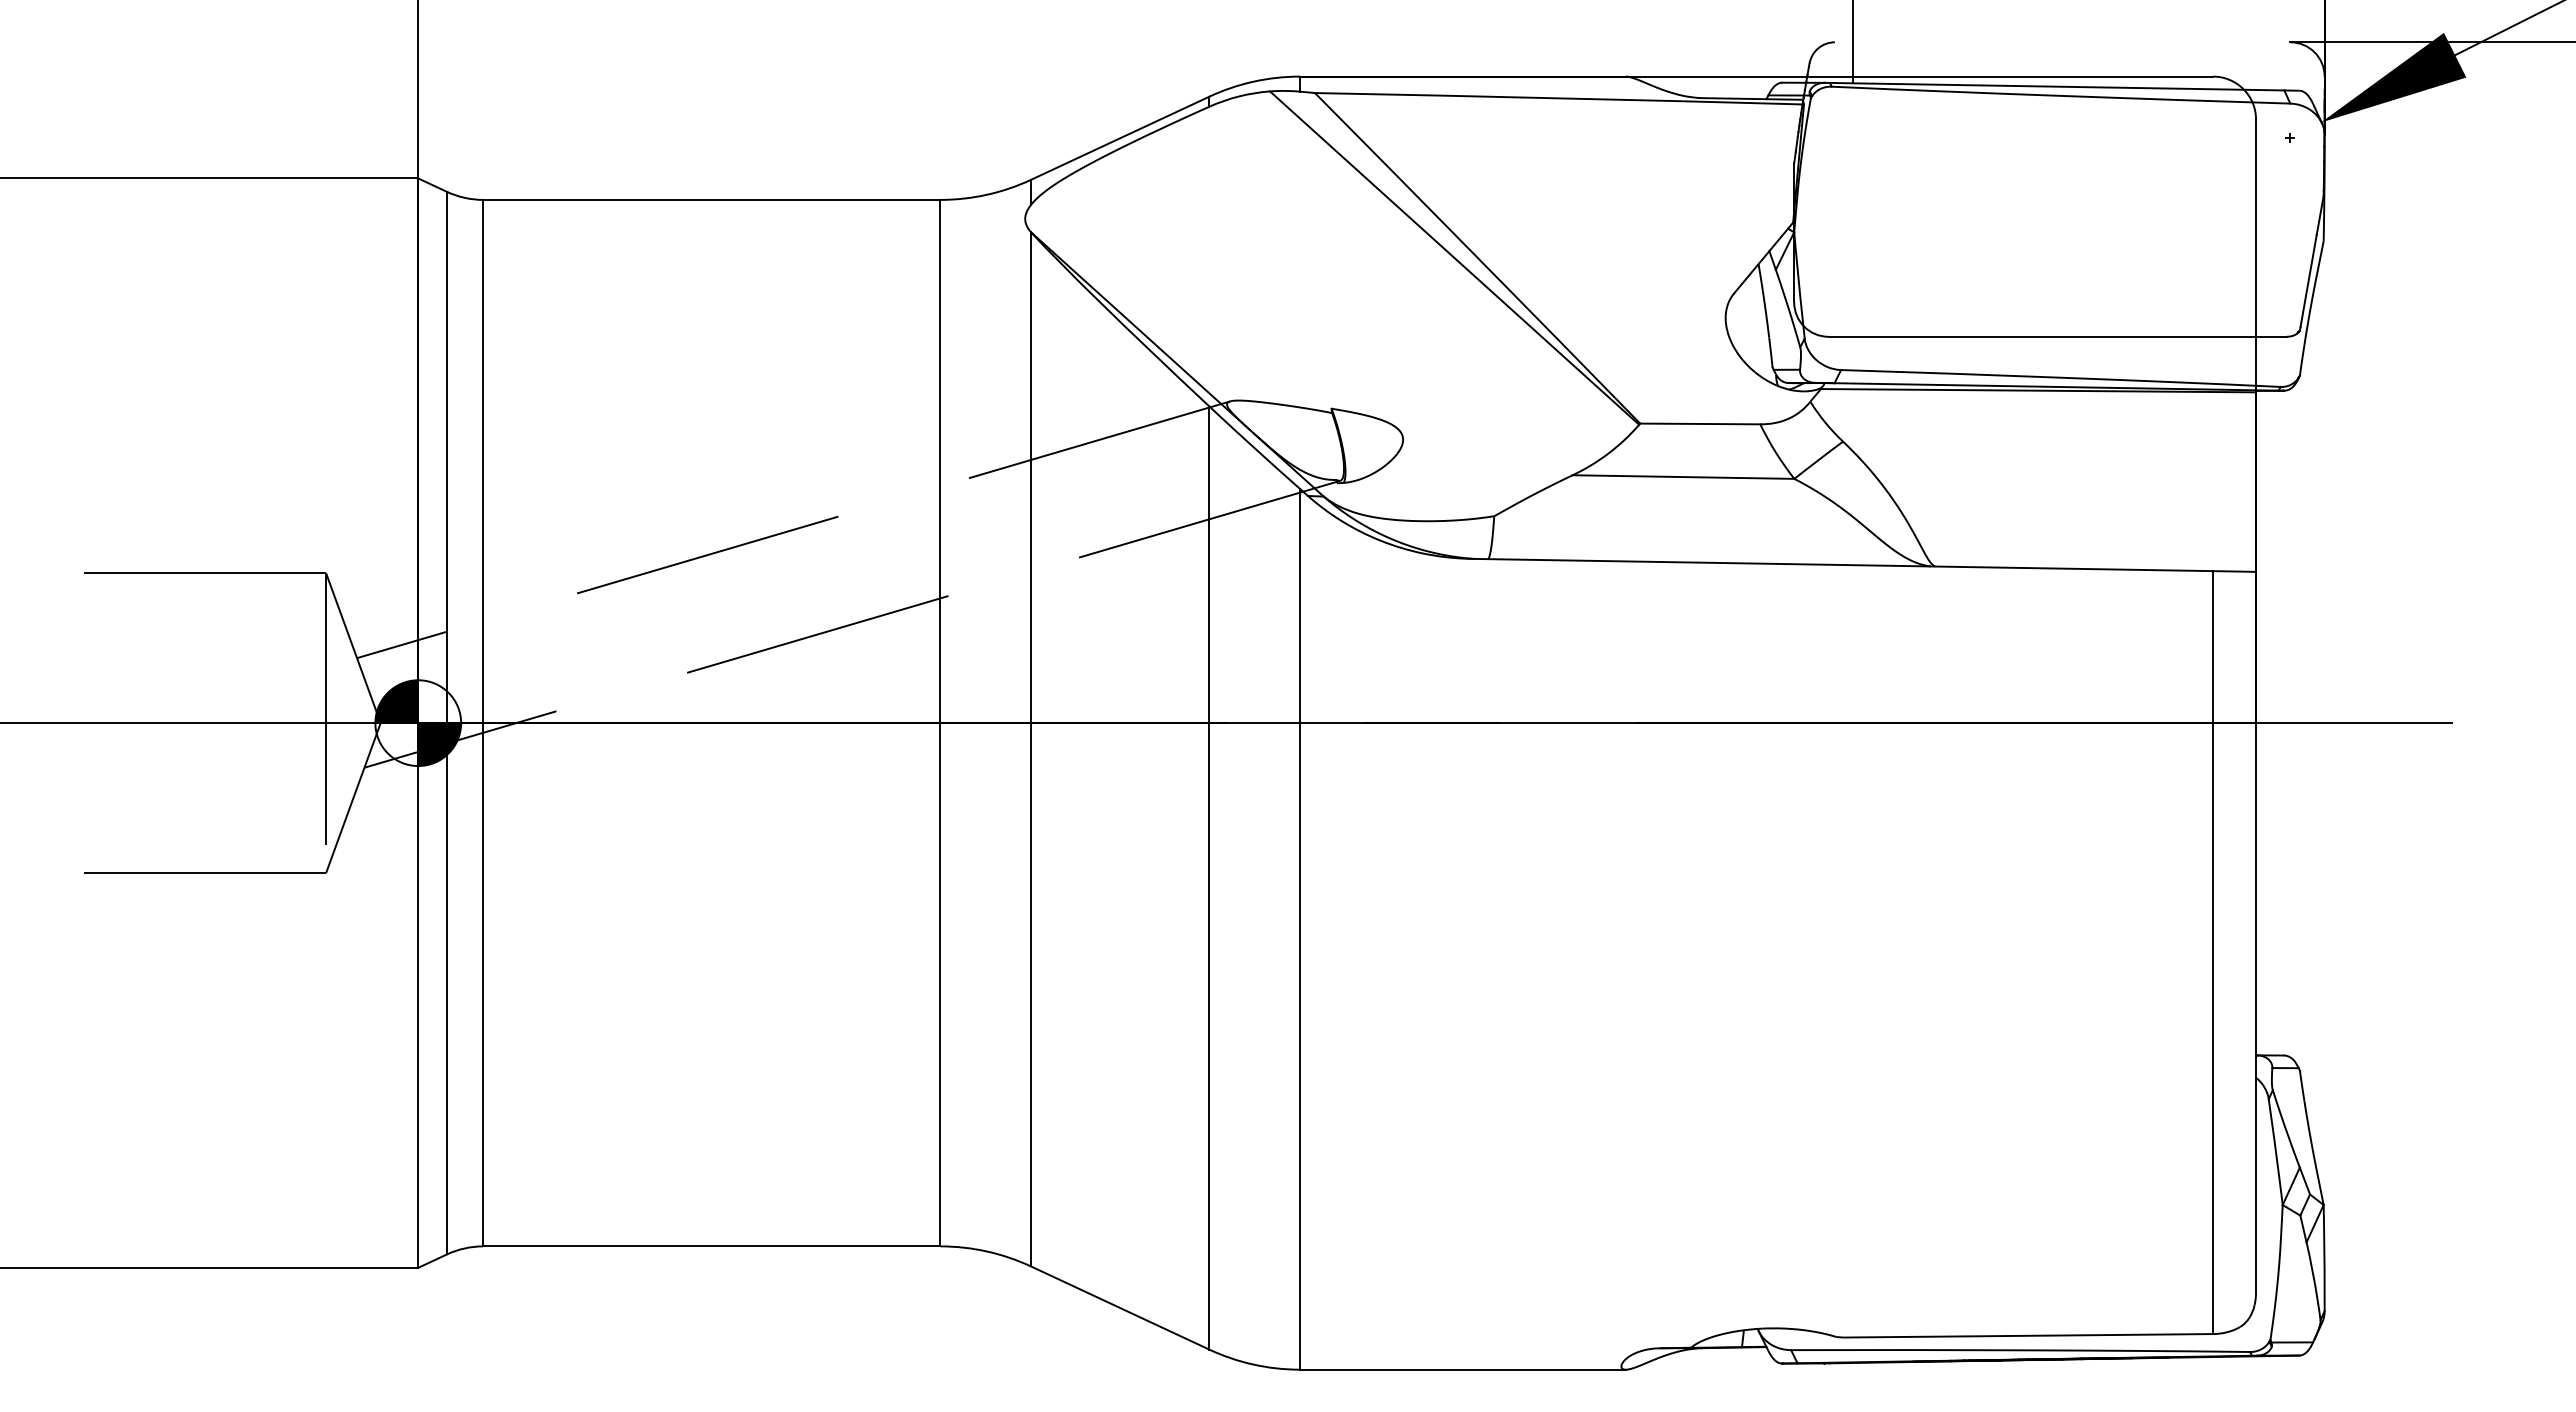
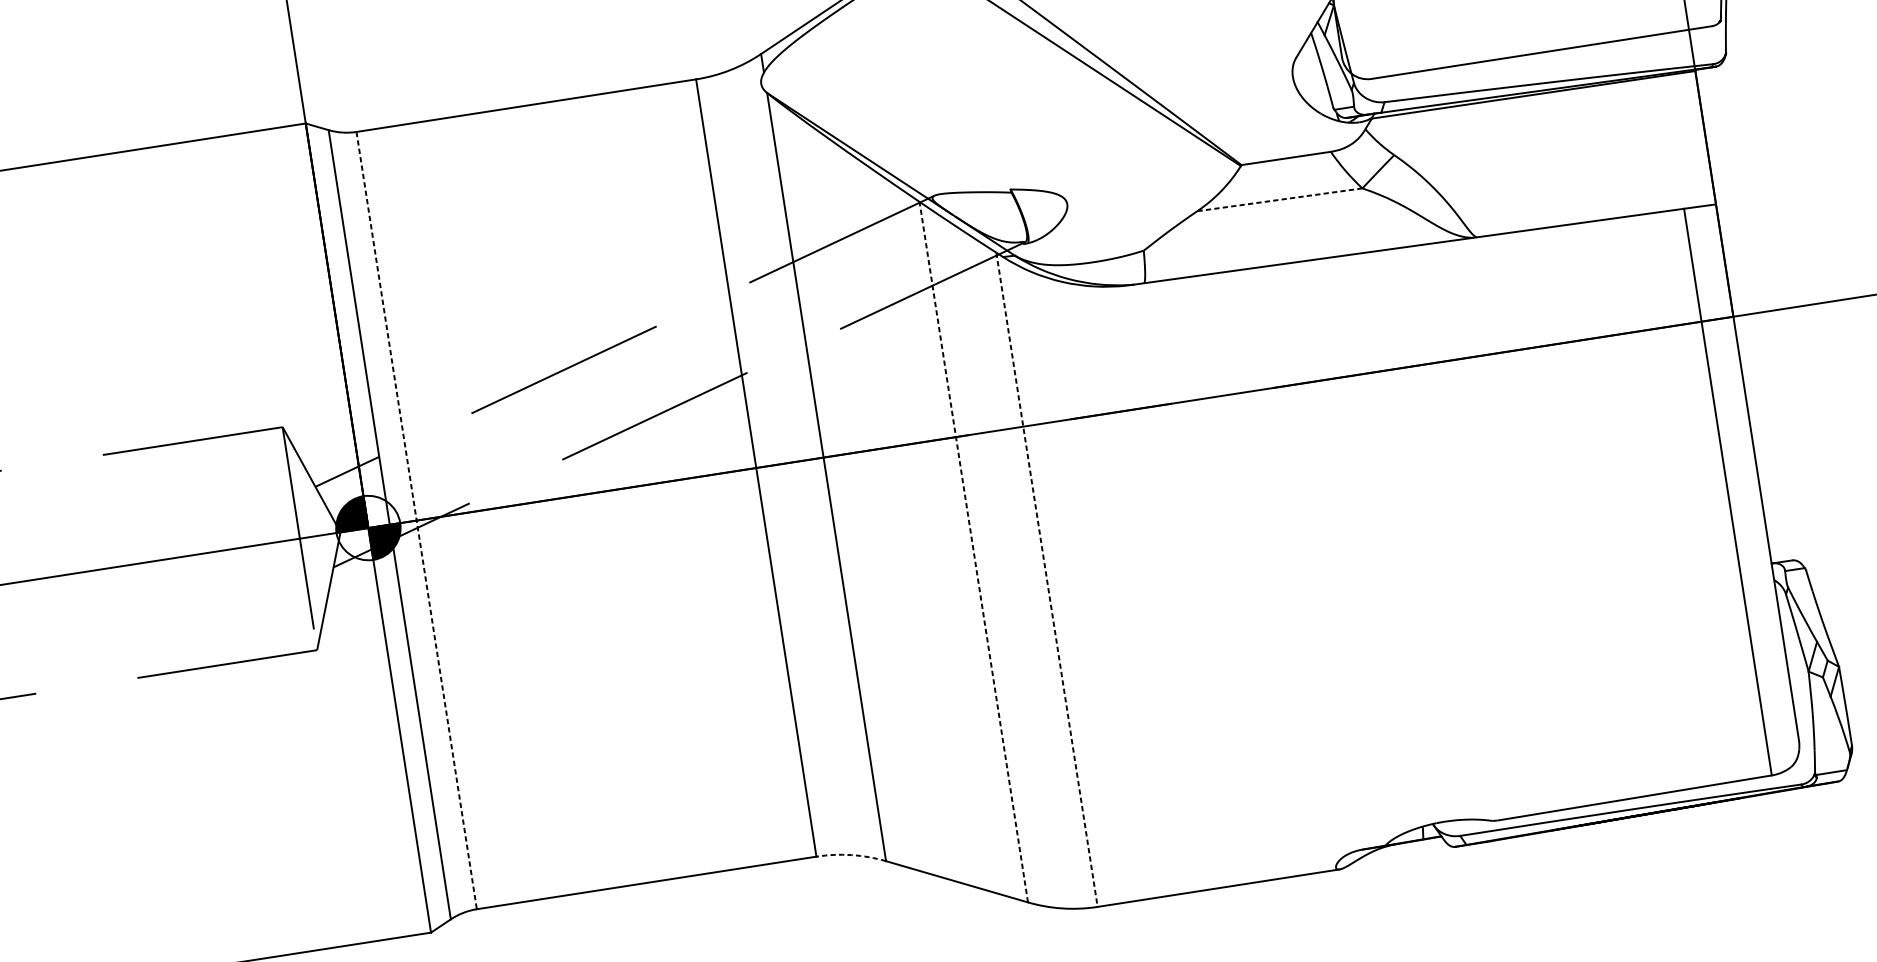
line: (1683, 477) -> (1279, 200), solid -> dashed
line: (483, 723) -> (416, 520), solid -> dashed
line: (1209, 878) -> (973, 552), solid -> dashed
line: (1299, 929) -> (1046, 580), solid -> dashed
arc: (986, 1251) -> (851, 855), solid -> dashed

